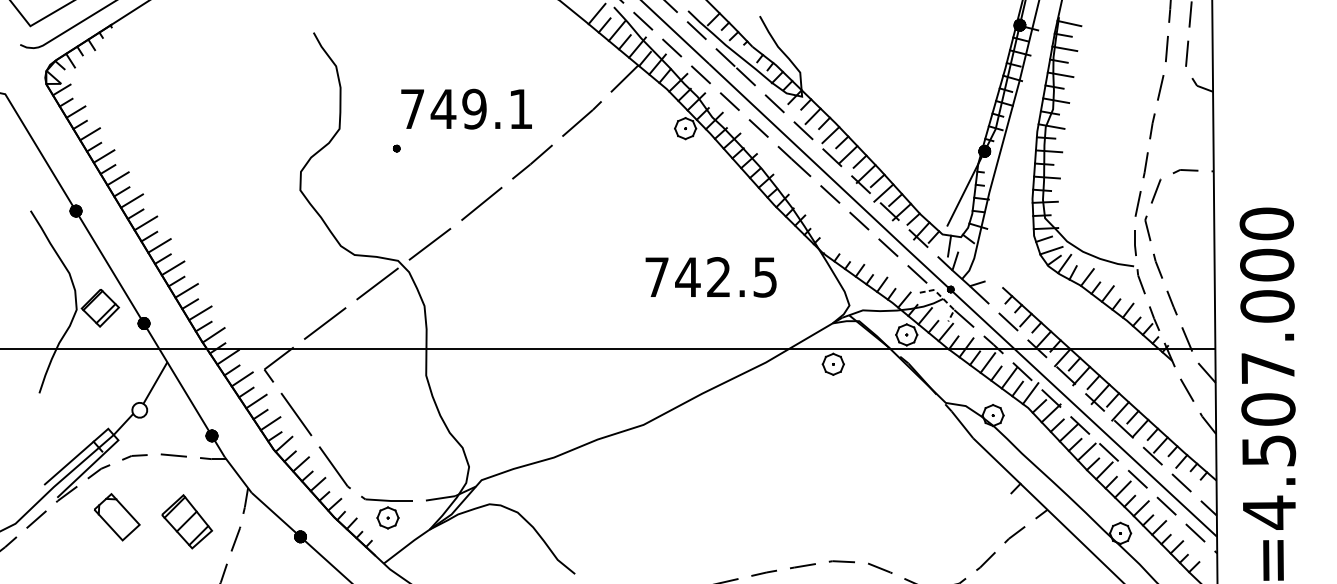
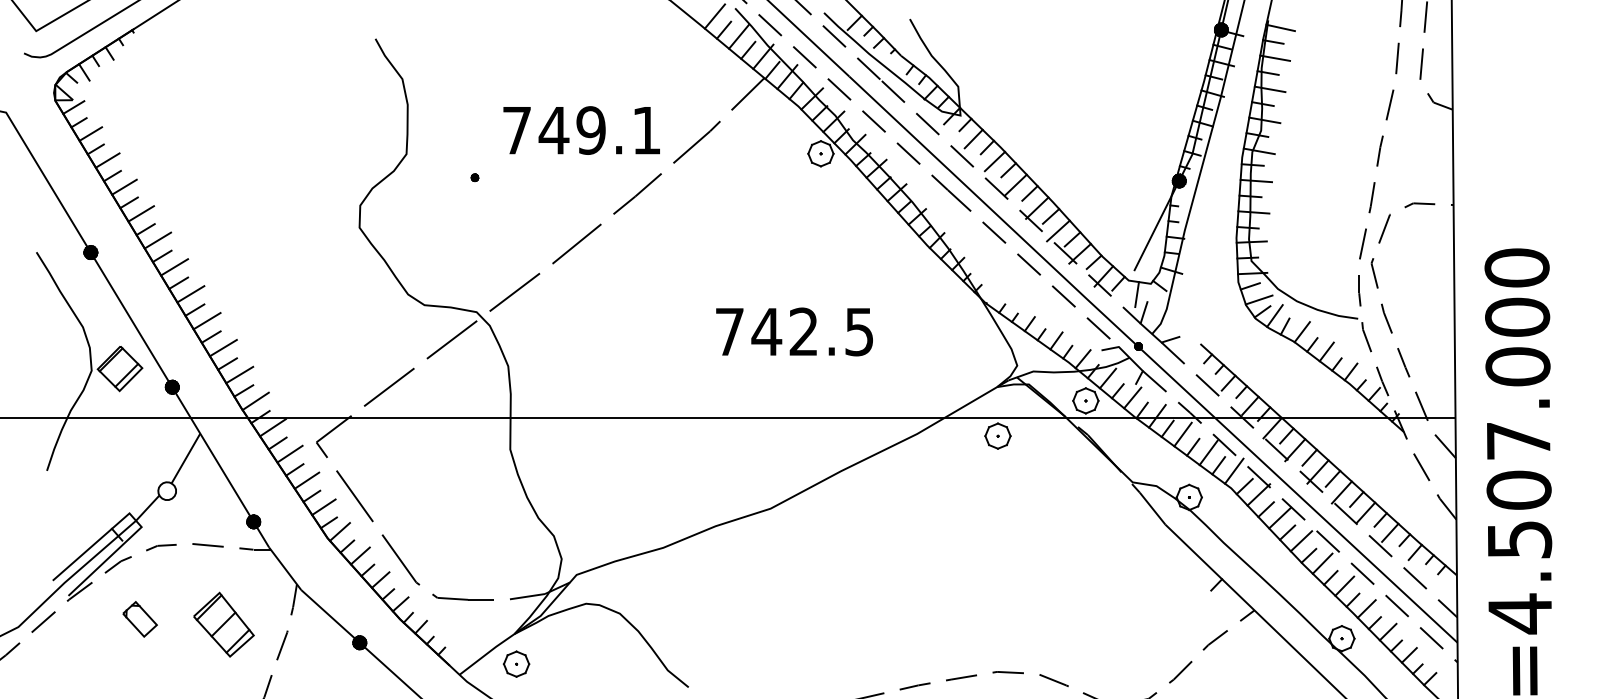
text: (466, 109) -> (581, 130), moved
text: (711, 276) -> (794, 331), moved
line: (944, 299) -> (1130, 358), dashed -> solid
part: (116, 517) -> (139, 619), size x0.62
part: (387, 517) -> (516, 663), moved

